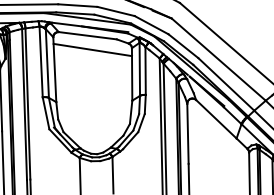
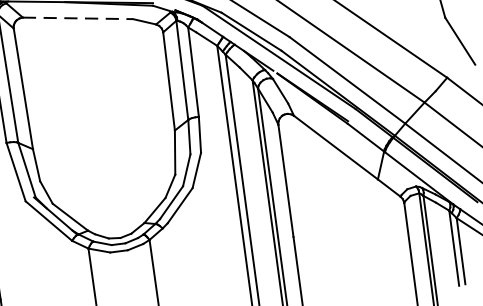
line: (88, 35) -> (79, 17), solid -> dashed
line: (92, 49) -> (89, 43), removed

